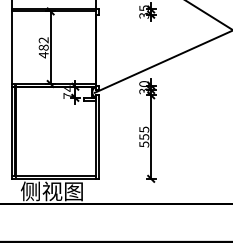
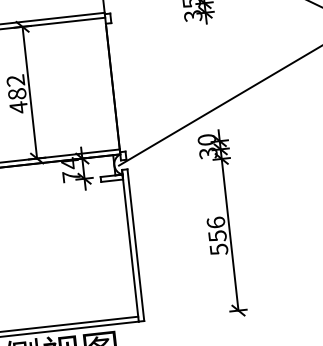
text: (144, 129) -> (216, 222), 555 -> 556

